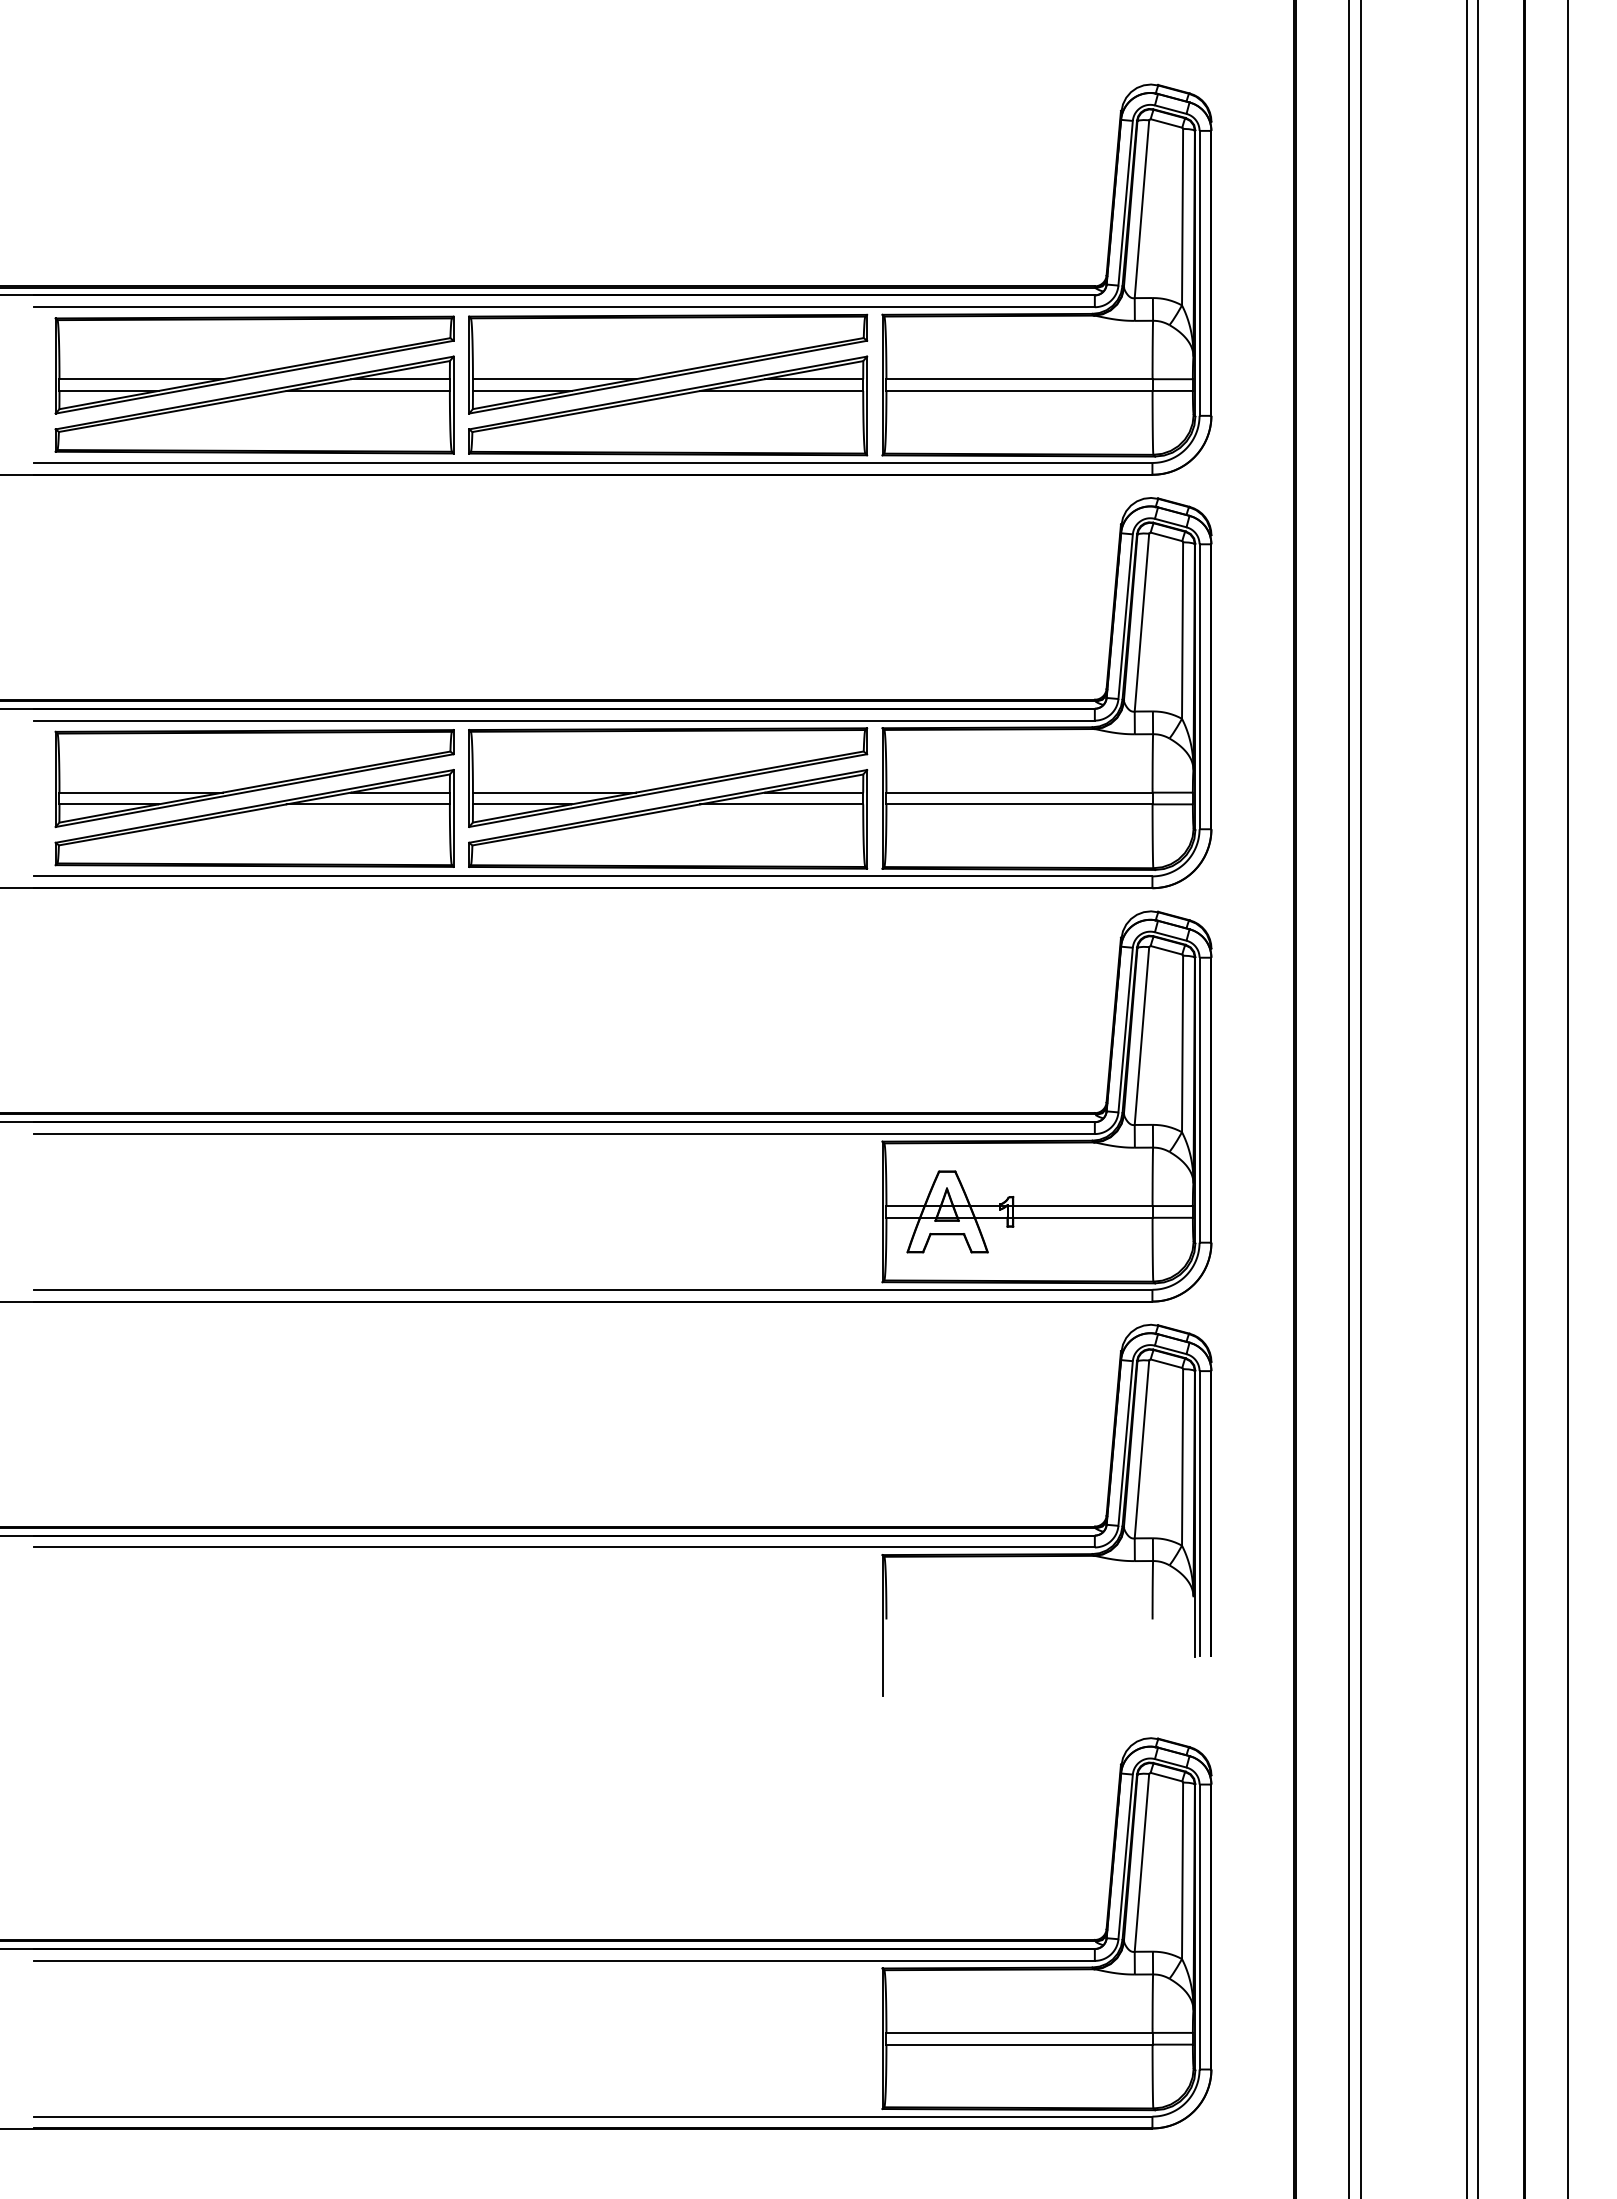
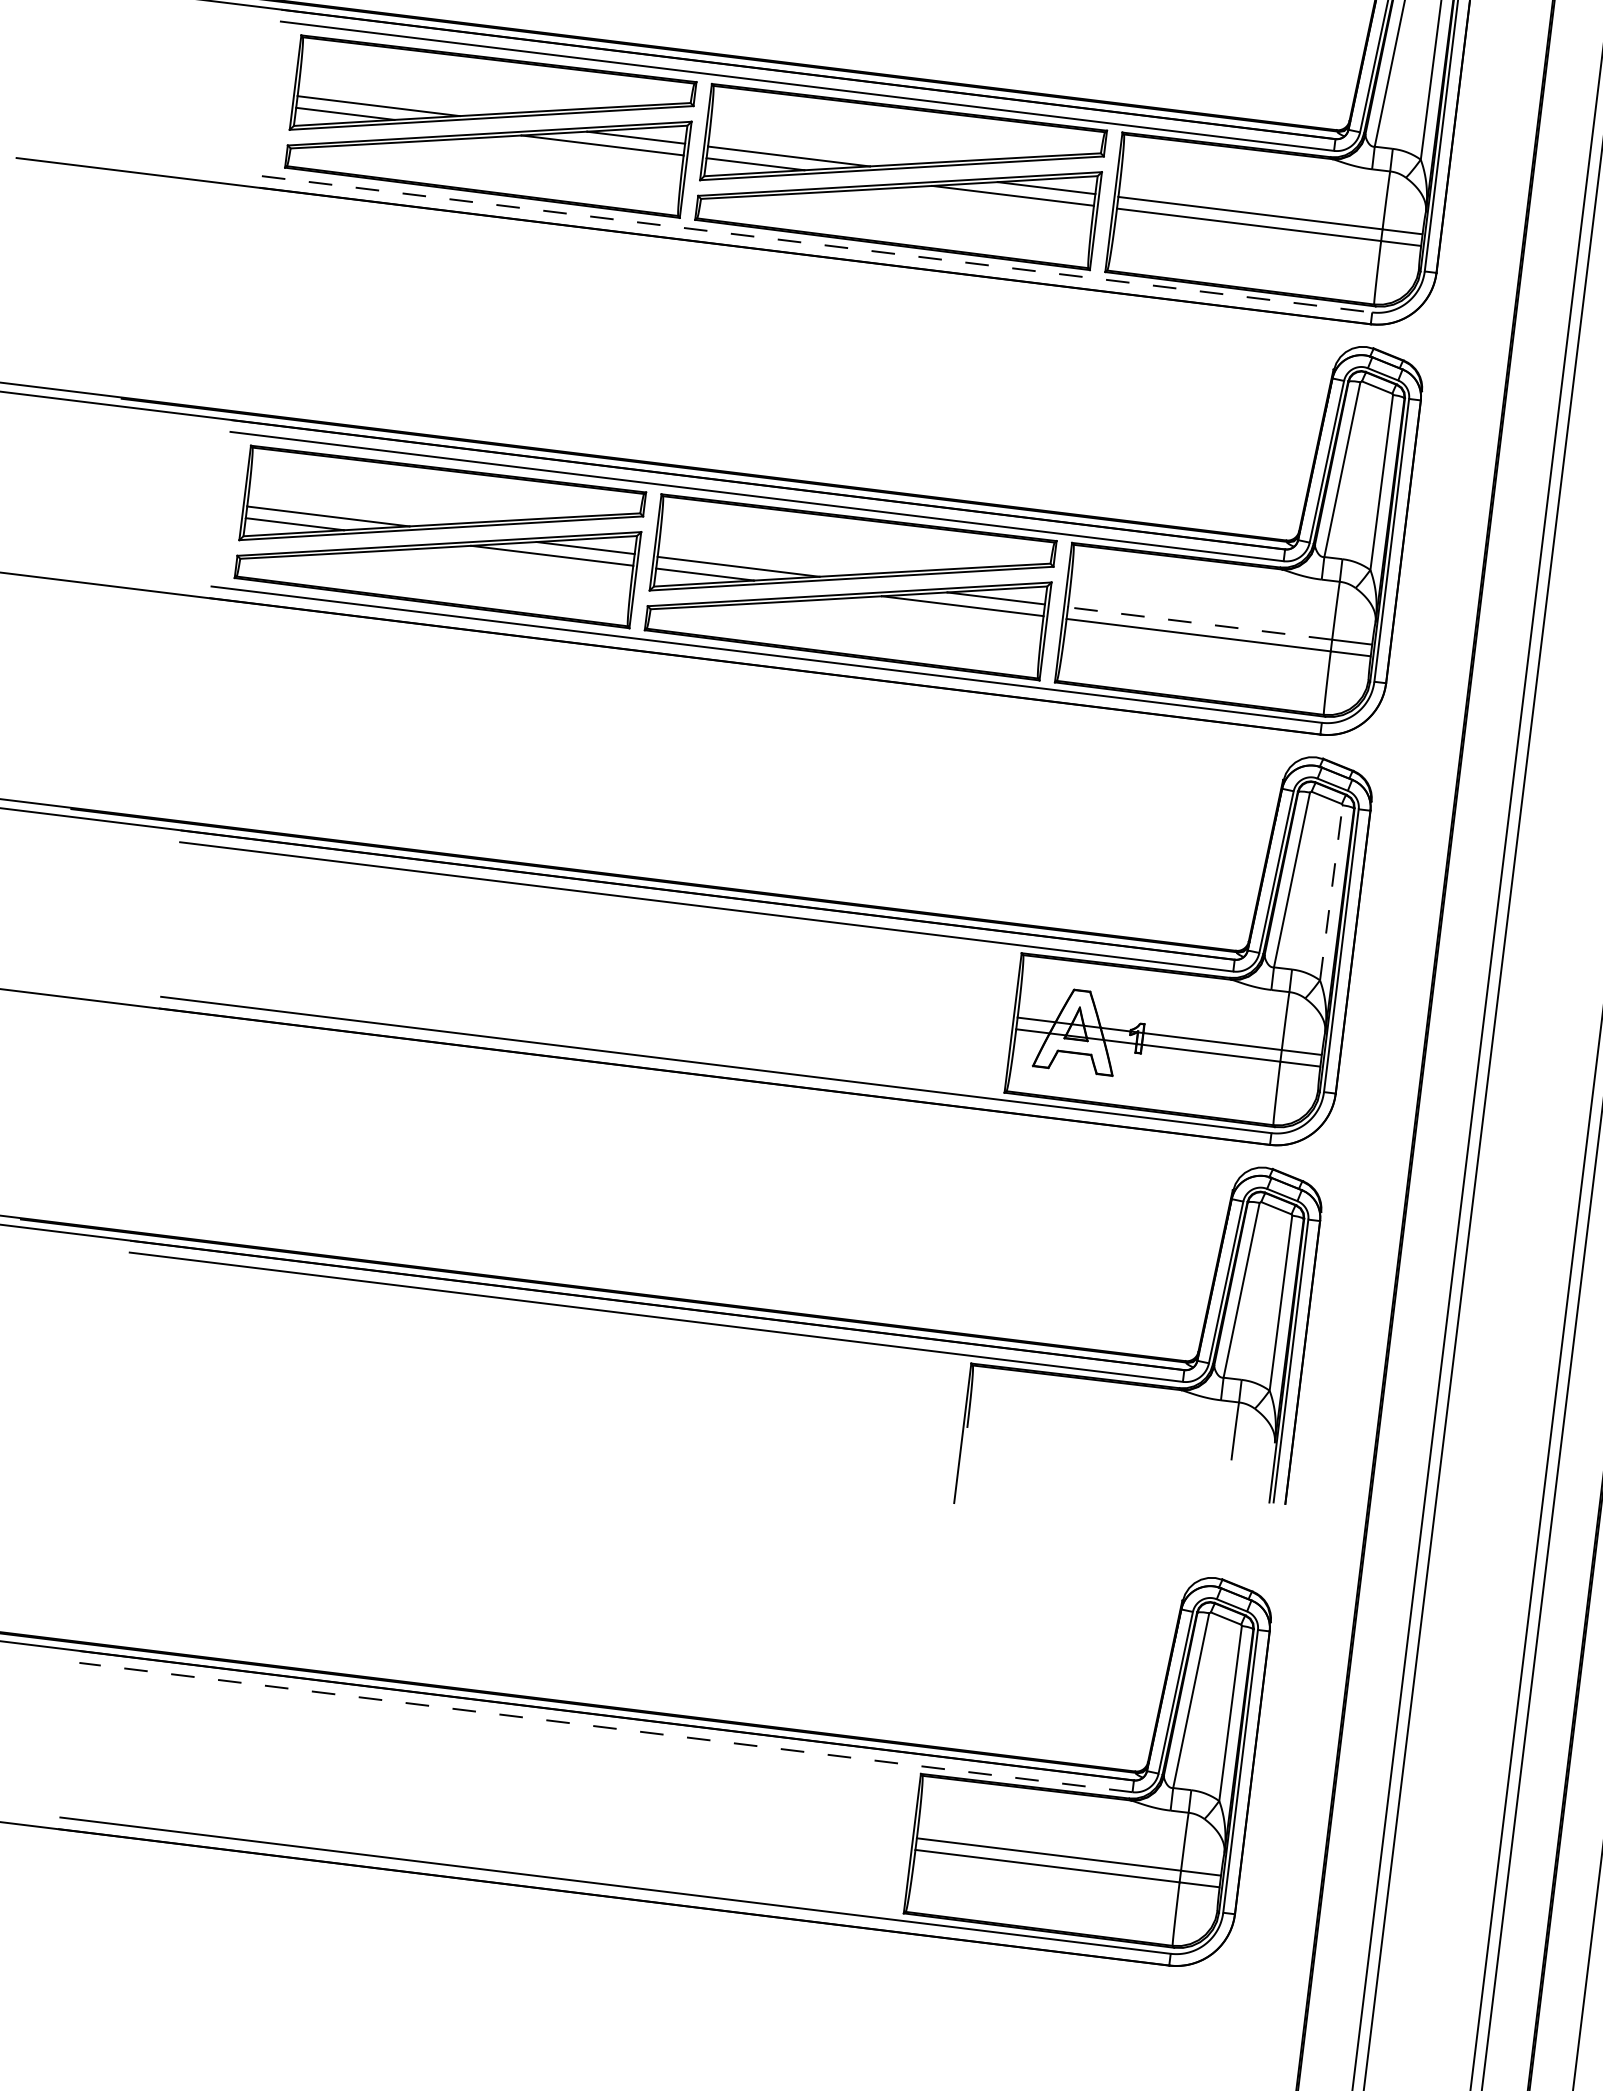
line: (593, 462) -> (817, 243), solid -> dashed
line: (1019, 792) -> (1200, 623), solid -> dashed
line: (1182, 1043) -> (1331, 892), solid -> dashed
line: (564, 1960) -> (606, 1727), solid -> dashed

